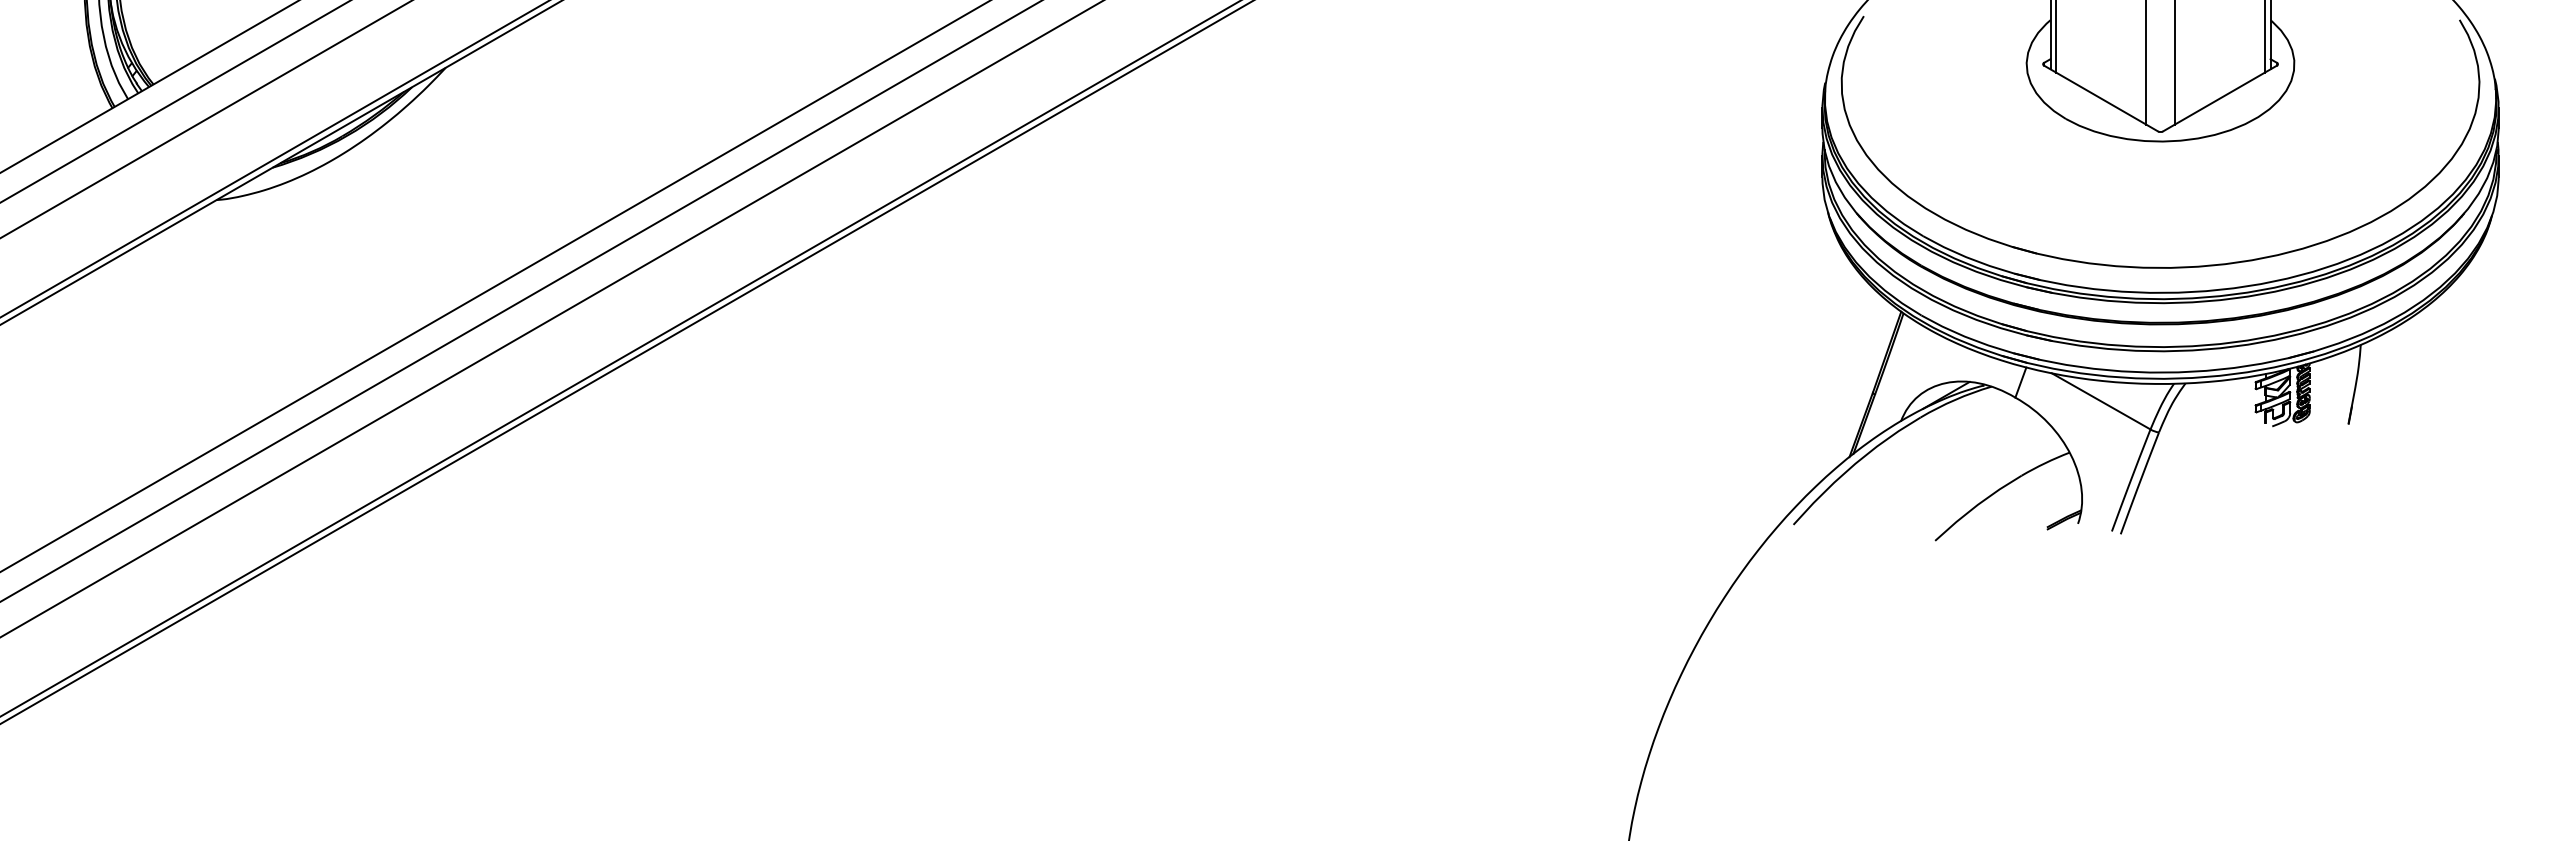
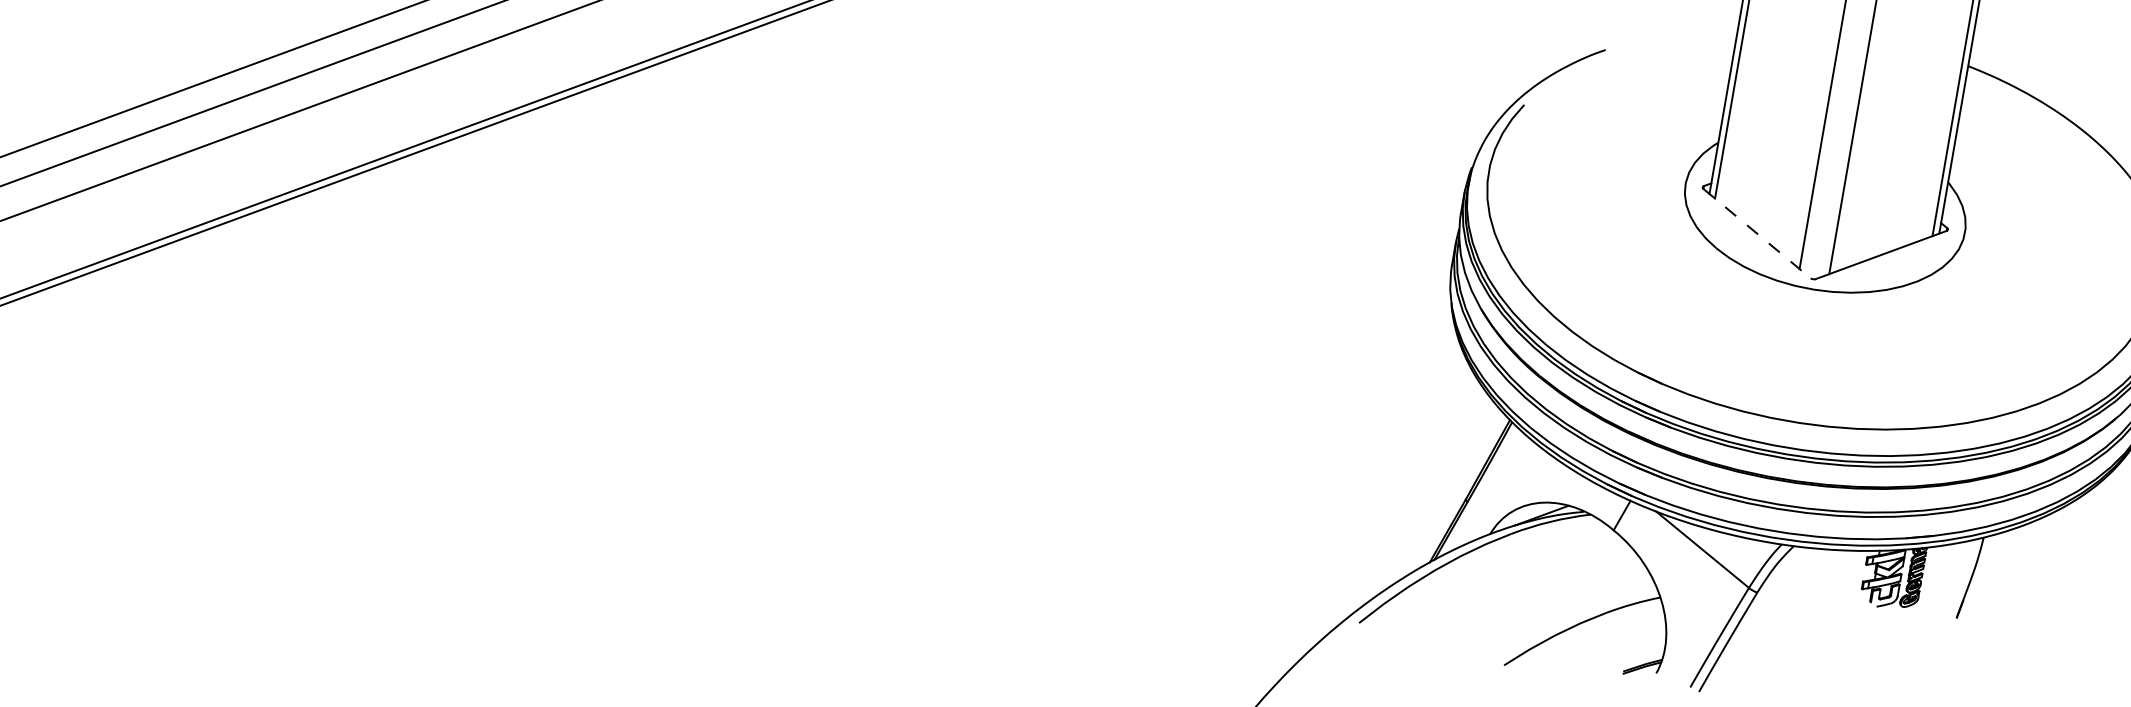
line: (2101, 98) -> (1757, 233), solid -> dashed

